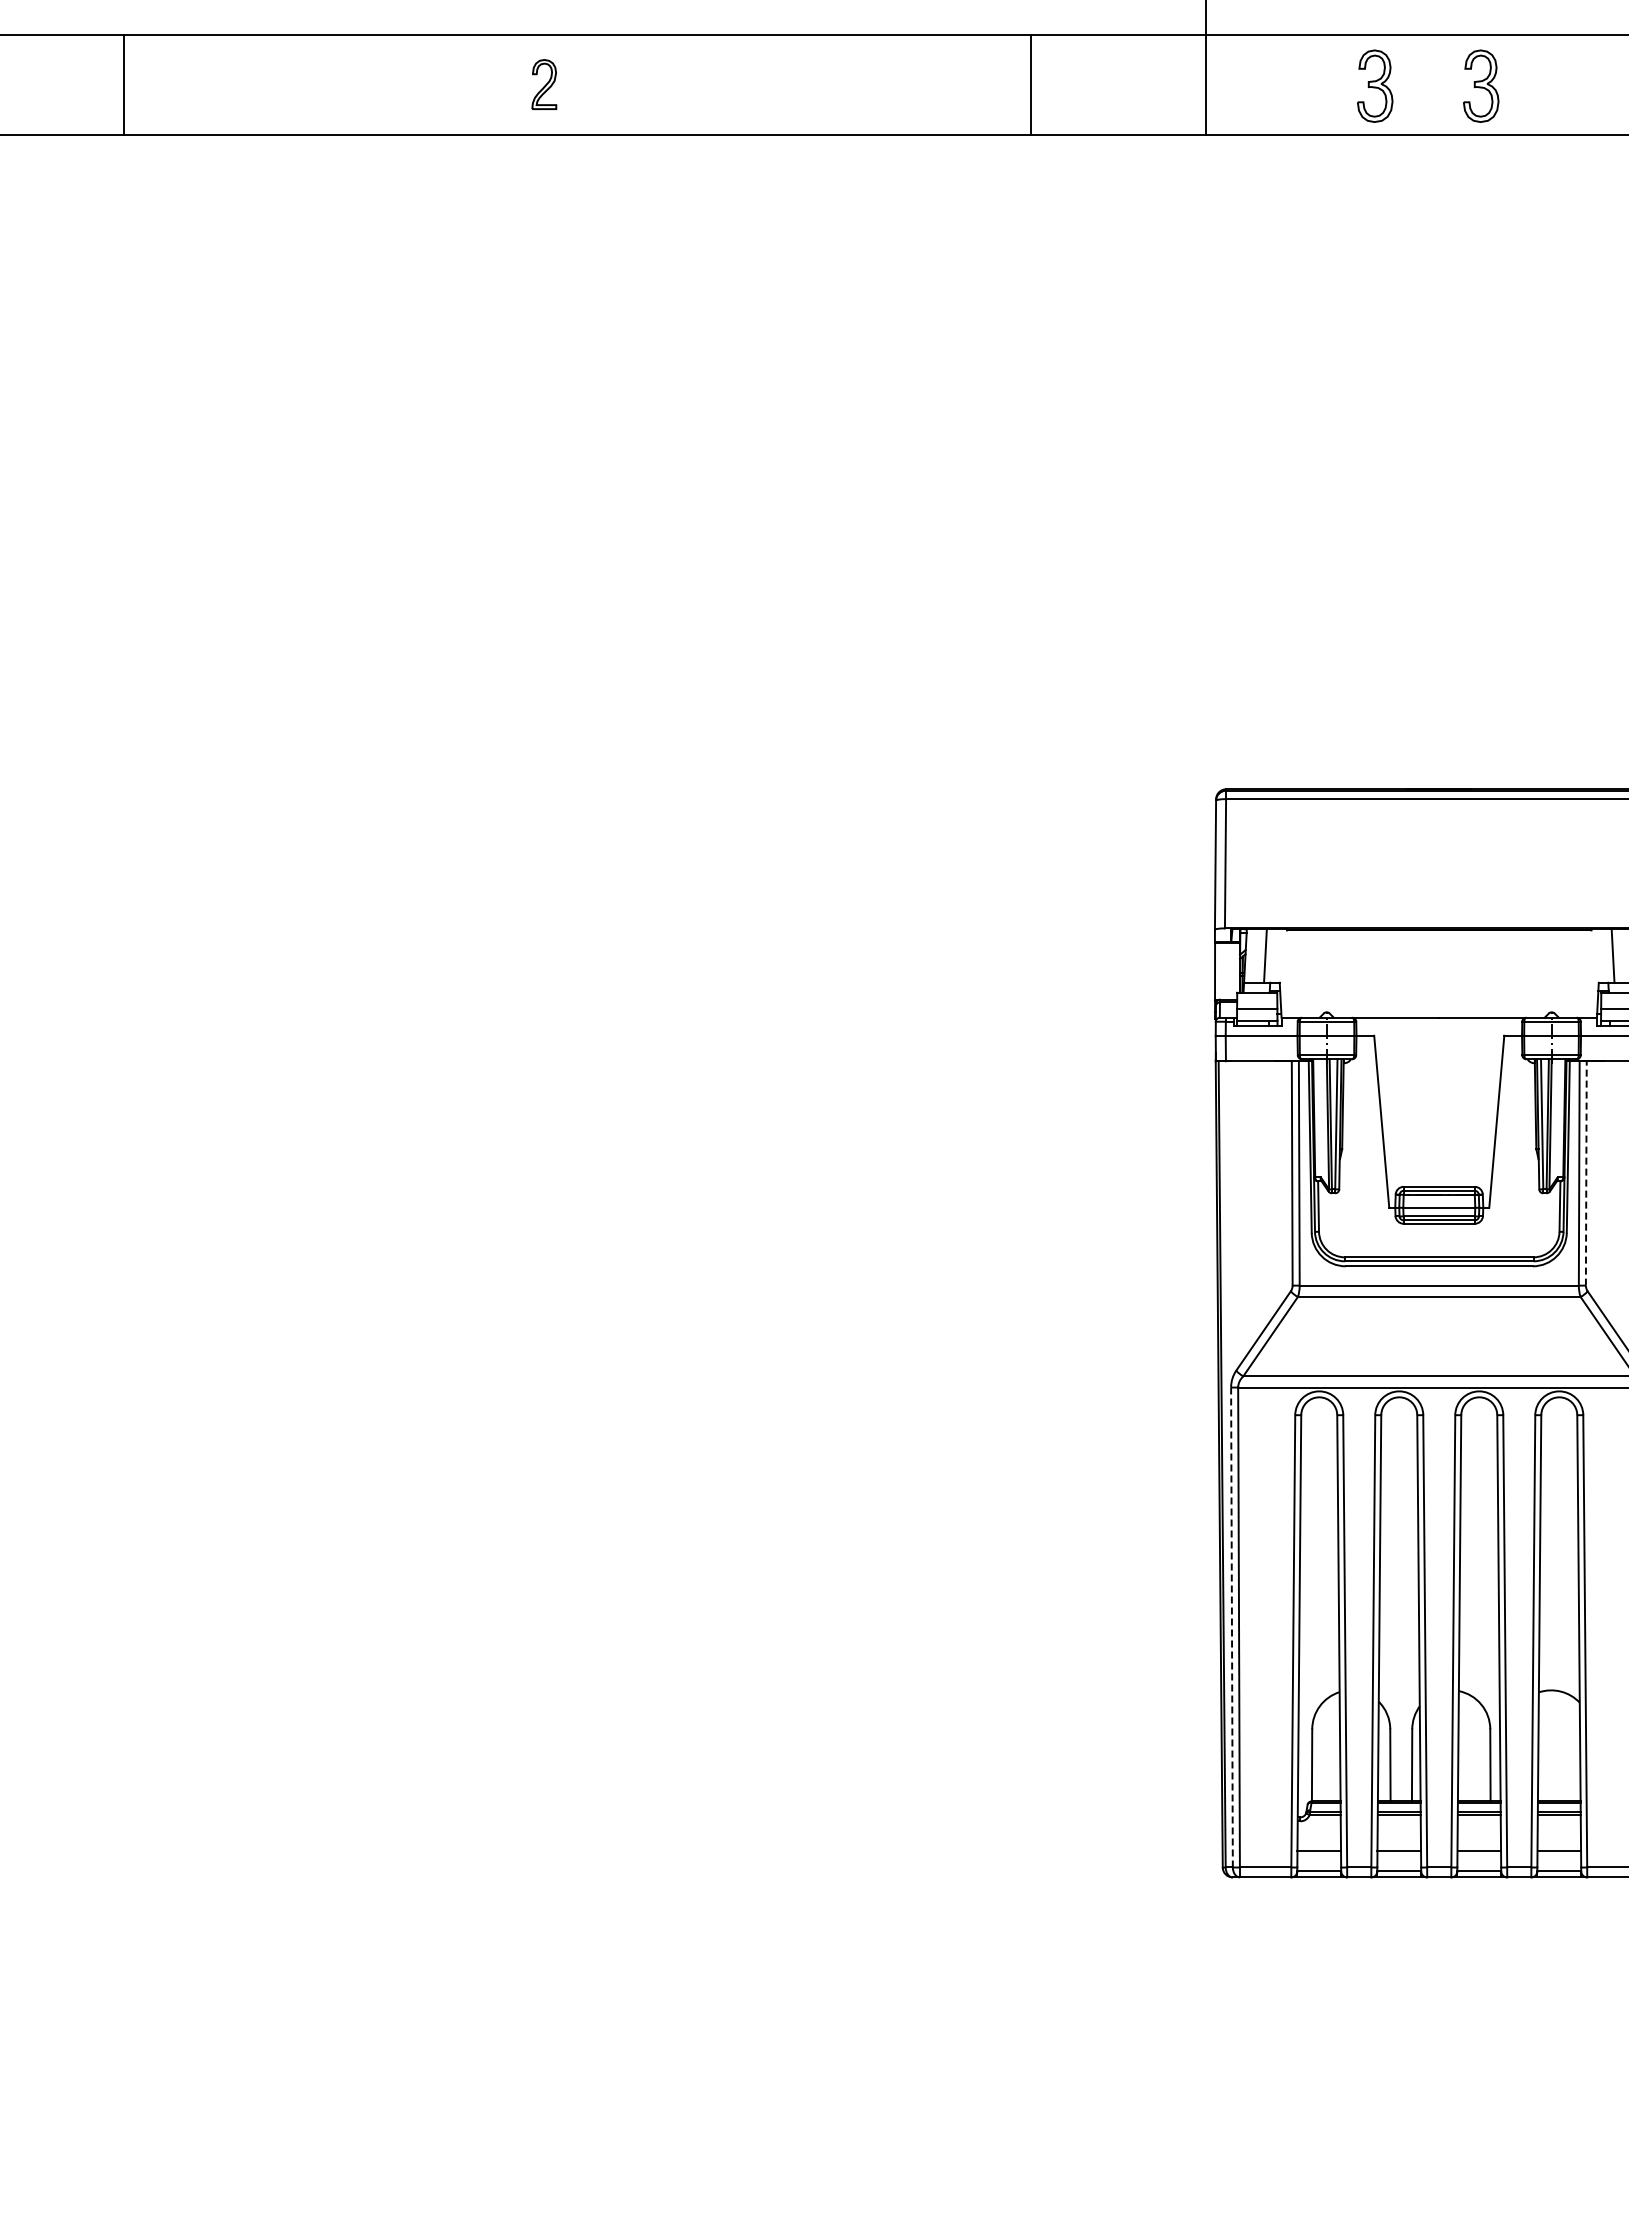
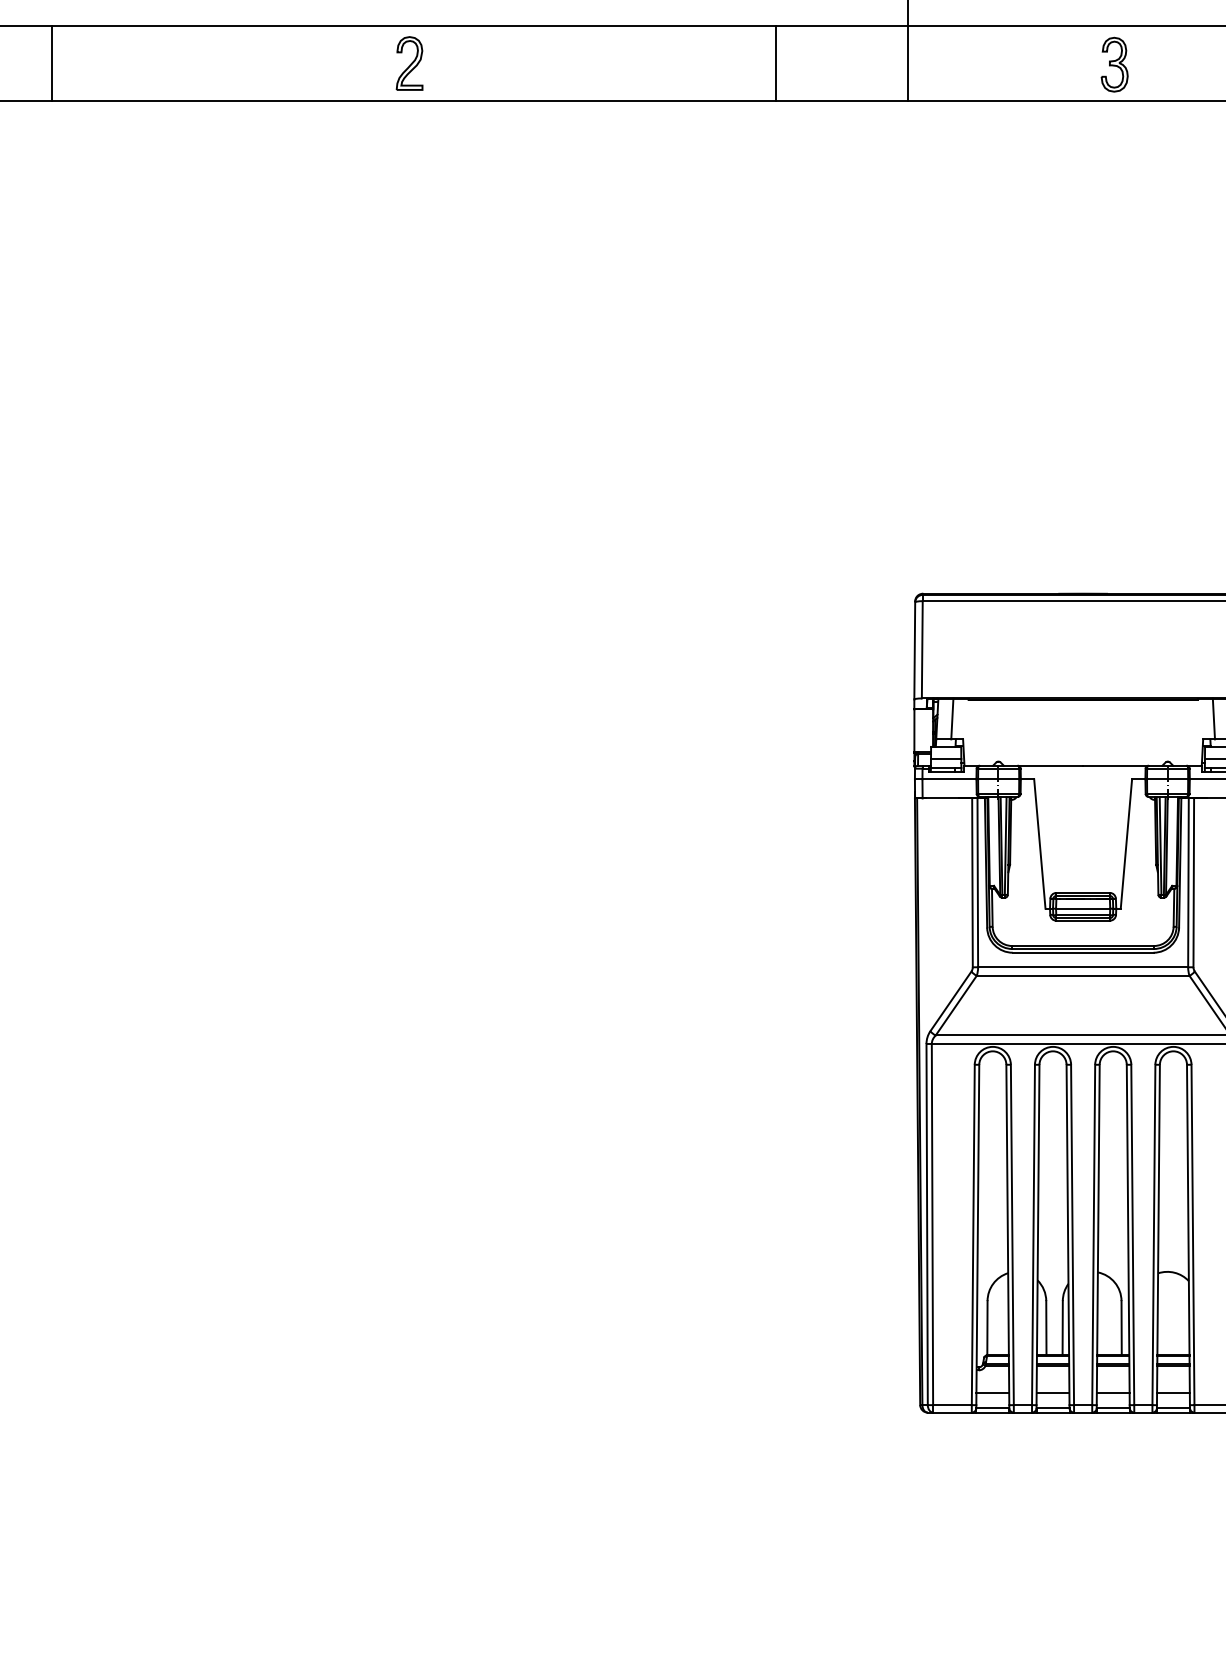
line: (123, 84) -> (51, 63), moved
part: (544, 84) -> (409, 63), size x1.43
part: (1375, 85) -> (1035, 64), removed
line: (1586, 1172) -> (1193, 882), dashed -> solid
line: (1231, 1627) -> (926, 1224), dashed -> solid

